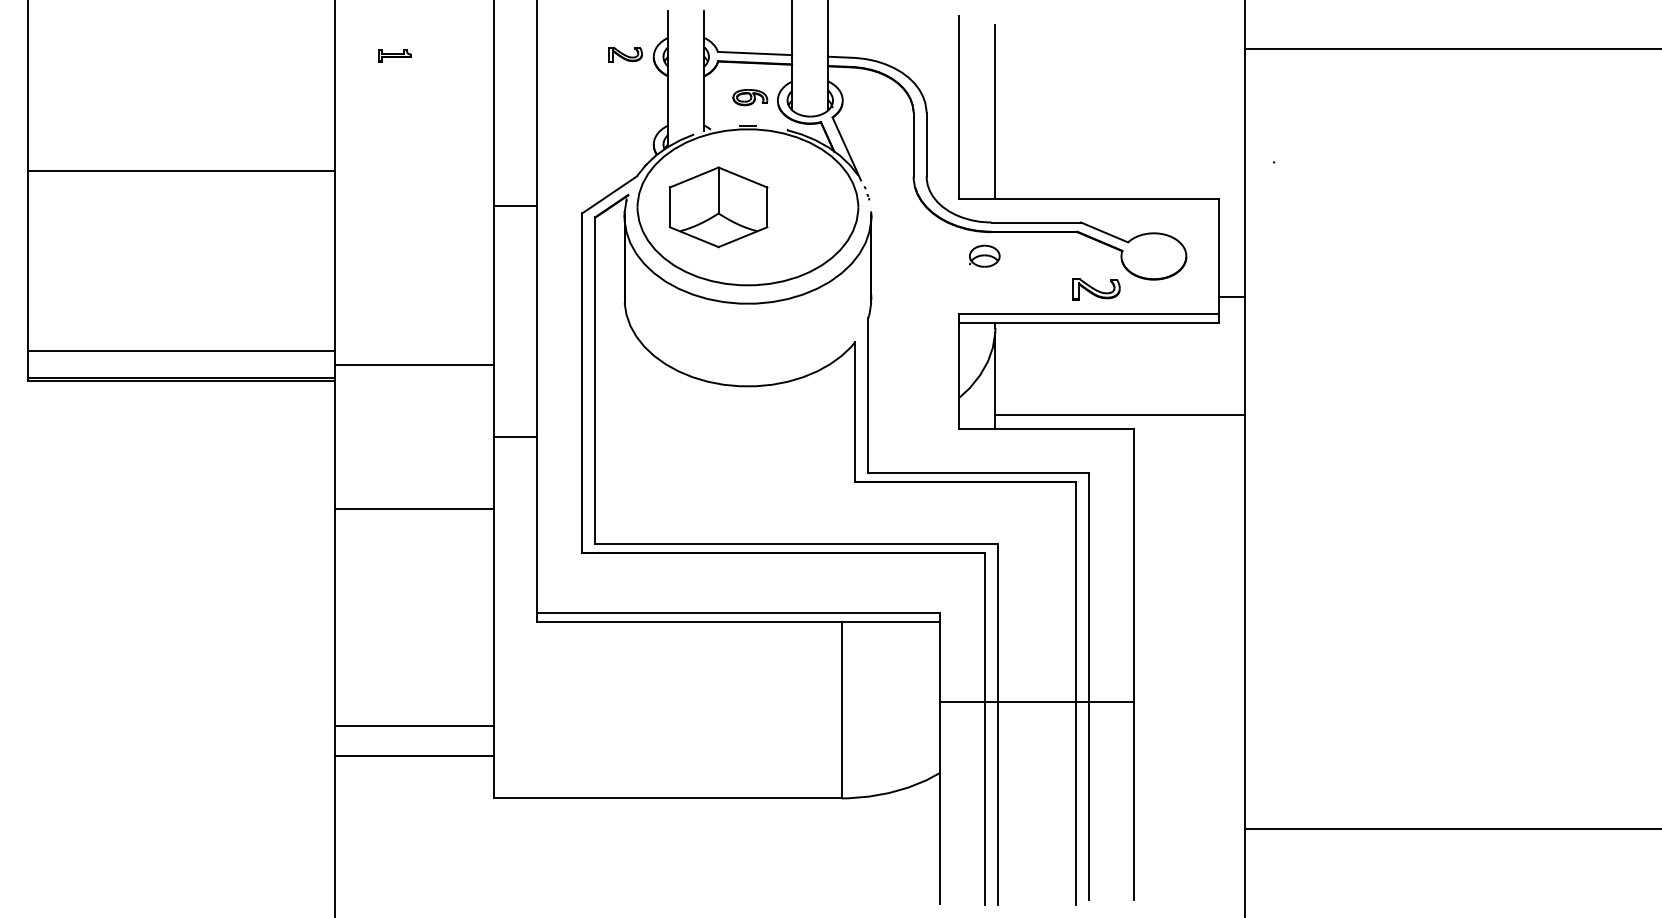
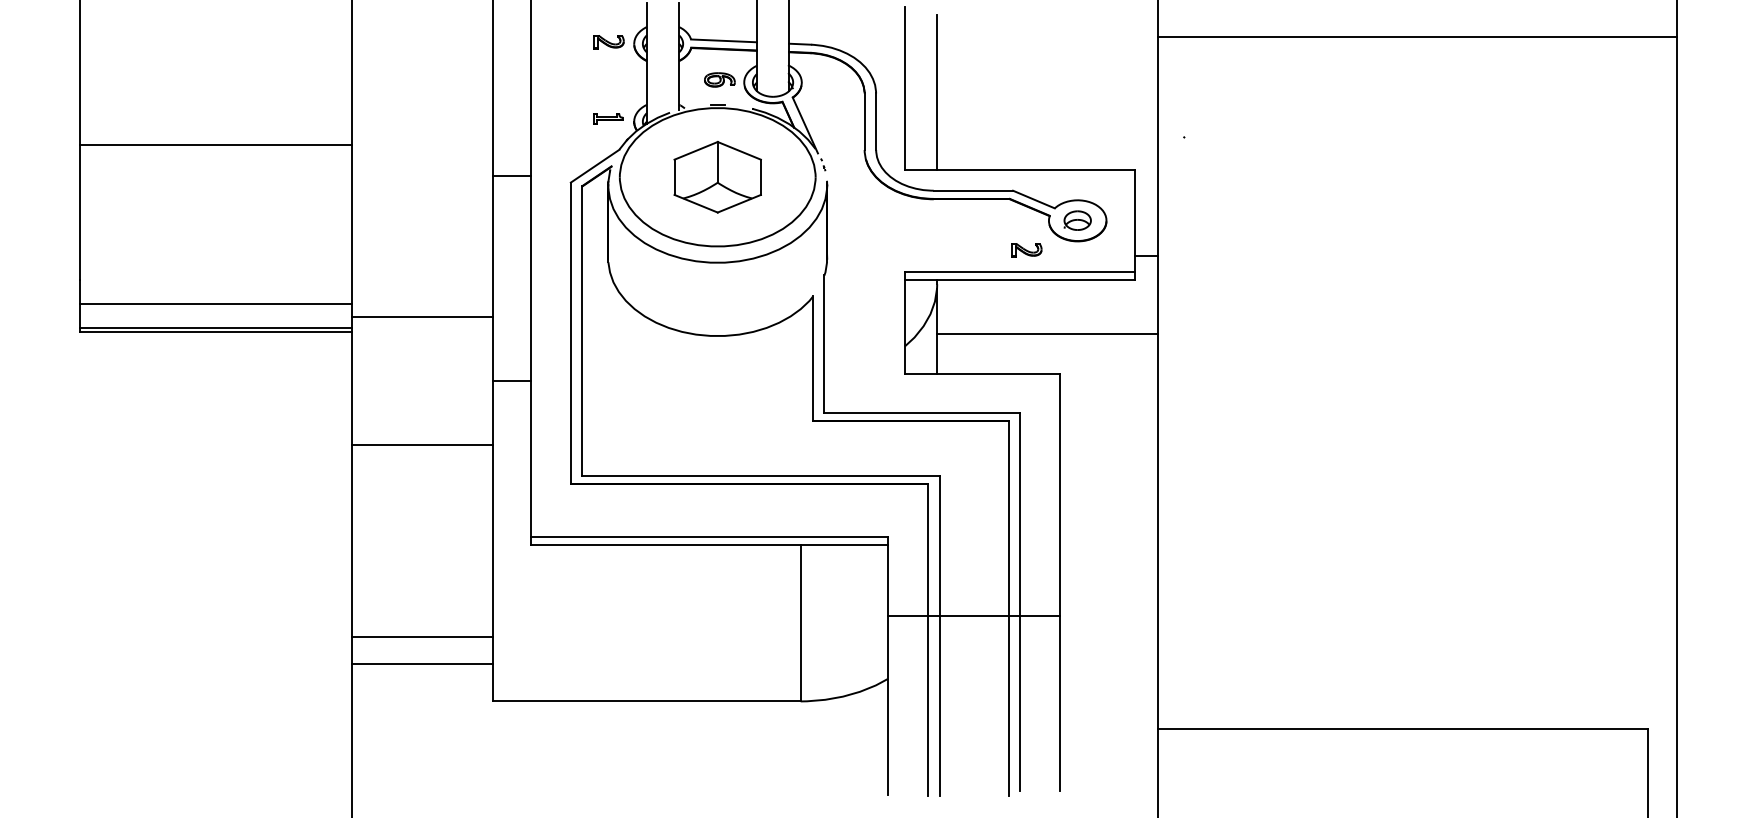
part: (394, 55) -> (608, 118), moved
part: (718, 206) -> (717, 176), moved
part: (984, 256) -> (1077, 220), moved
part: (1096, 289) -> (1026, 250), size x0.71
line: (1119, 415) -> (1047, 334), moved

